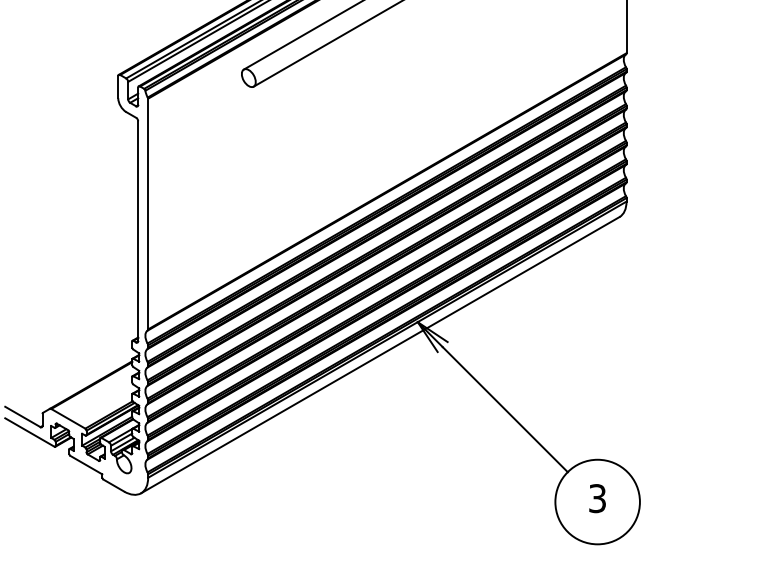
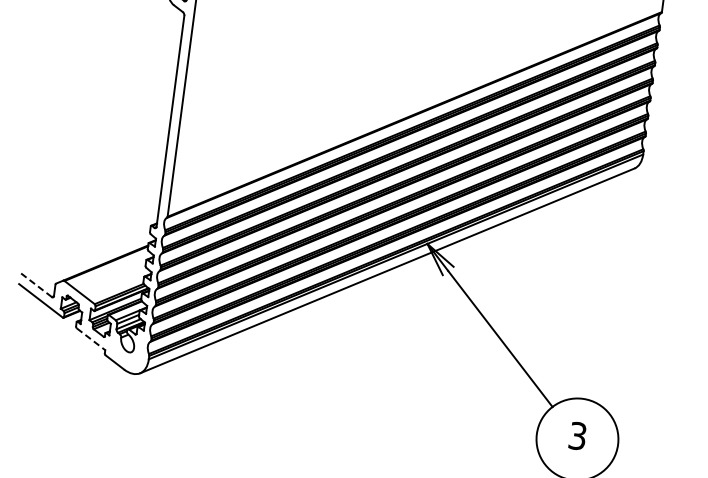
line: (22, 416) -> (35, 284), solid -> dashed
line: (86, 465) -> (91, 339), solid -> dashed

